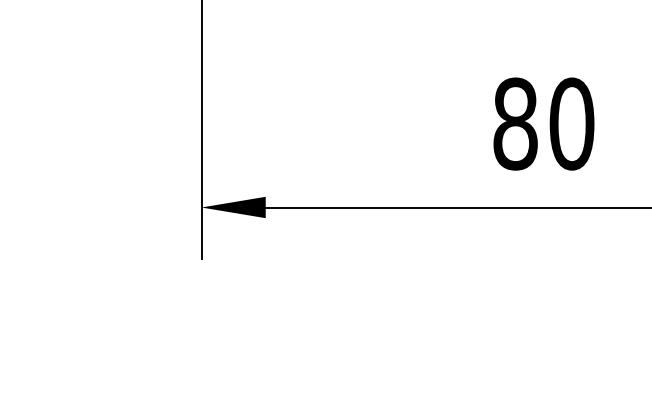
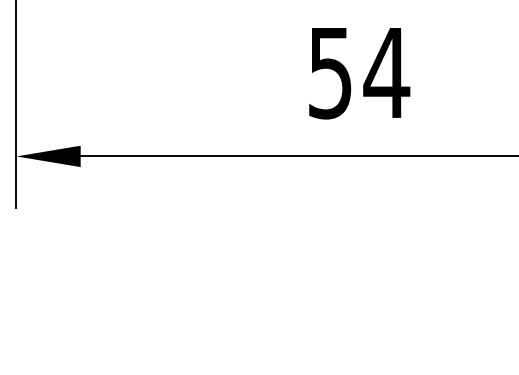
text: (544, 123) -> (359, 72), 80 -> 54

